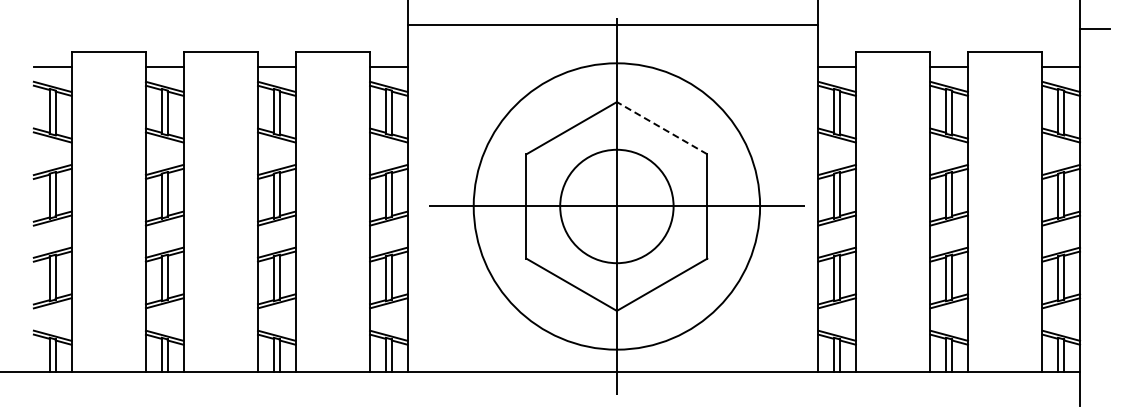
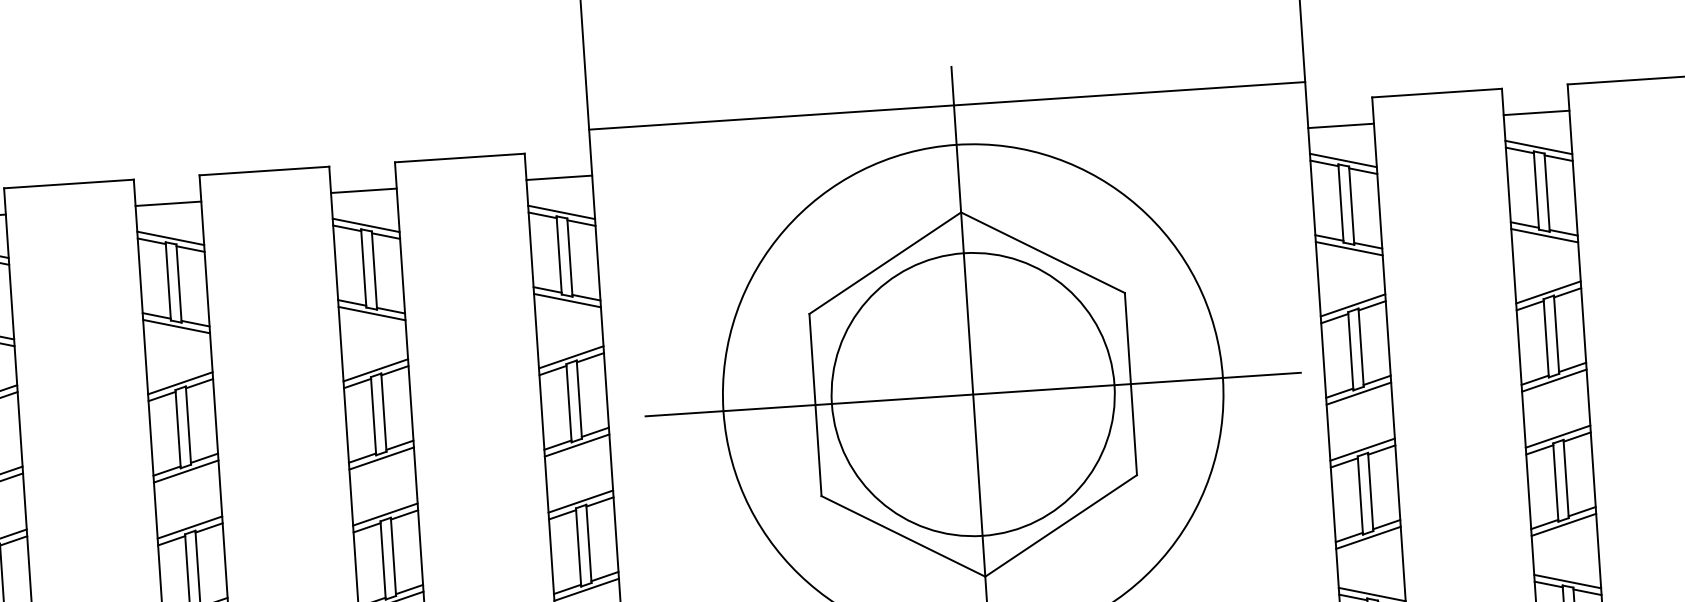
line: (612, 24) -> (946, 105), moved
line: (661, 127) -> (1041, 251), dashed -> solid
circle: (616, 206) -> (972, 394), size x1.43

